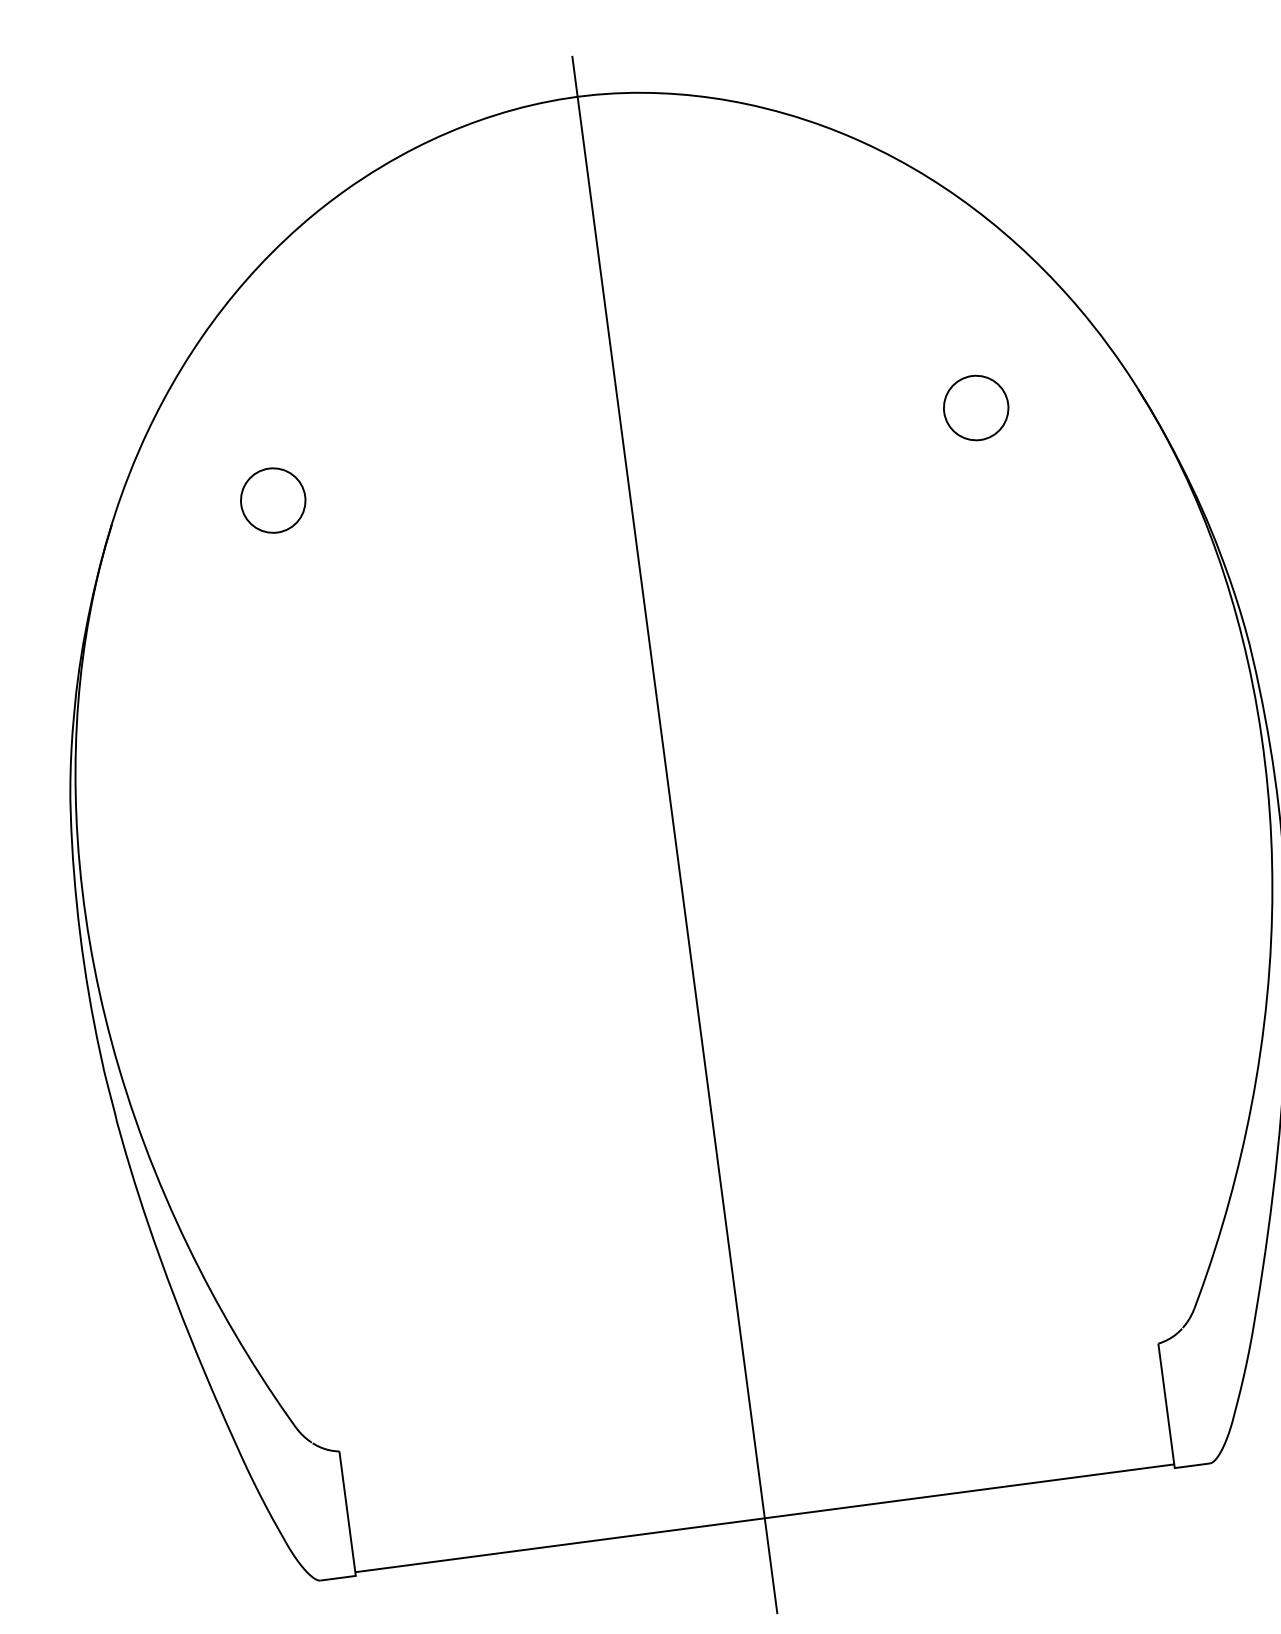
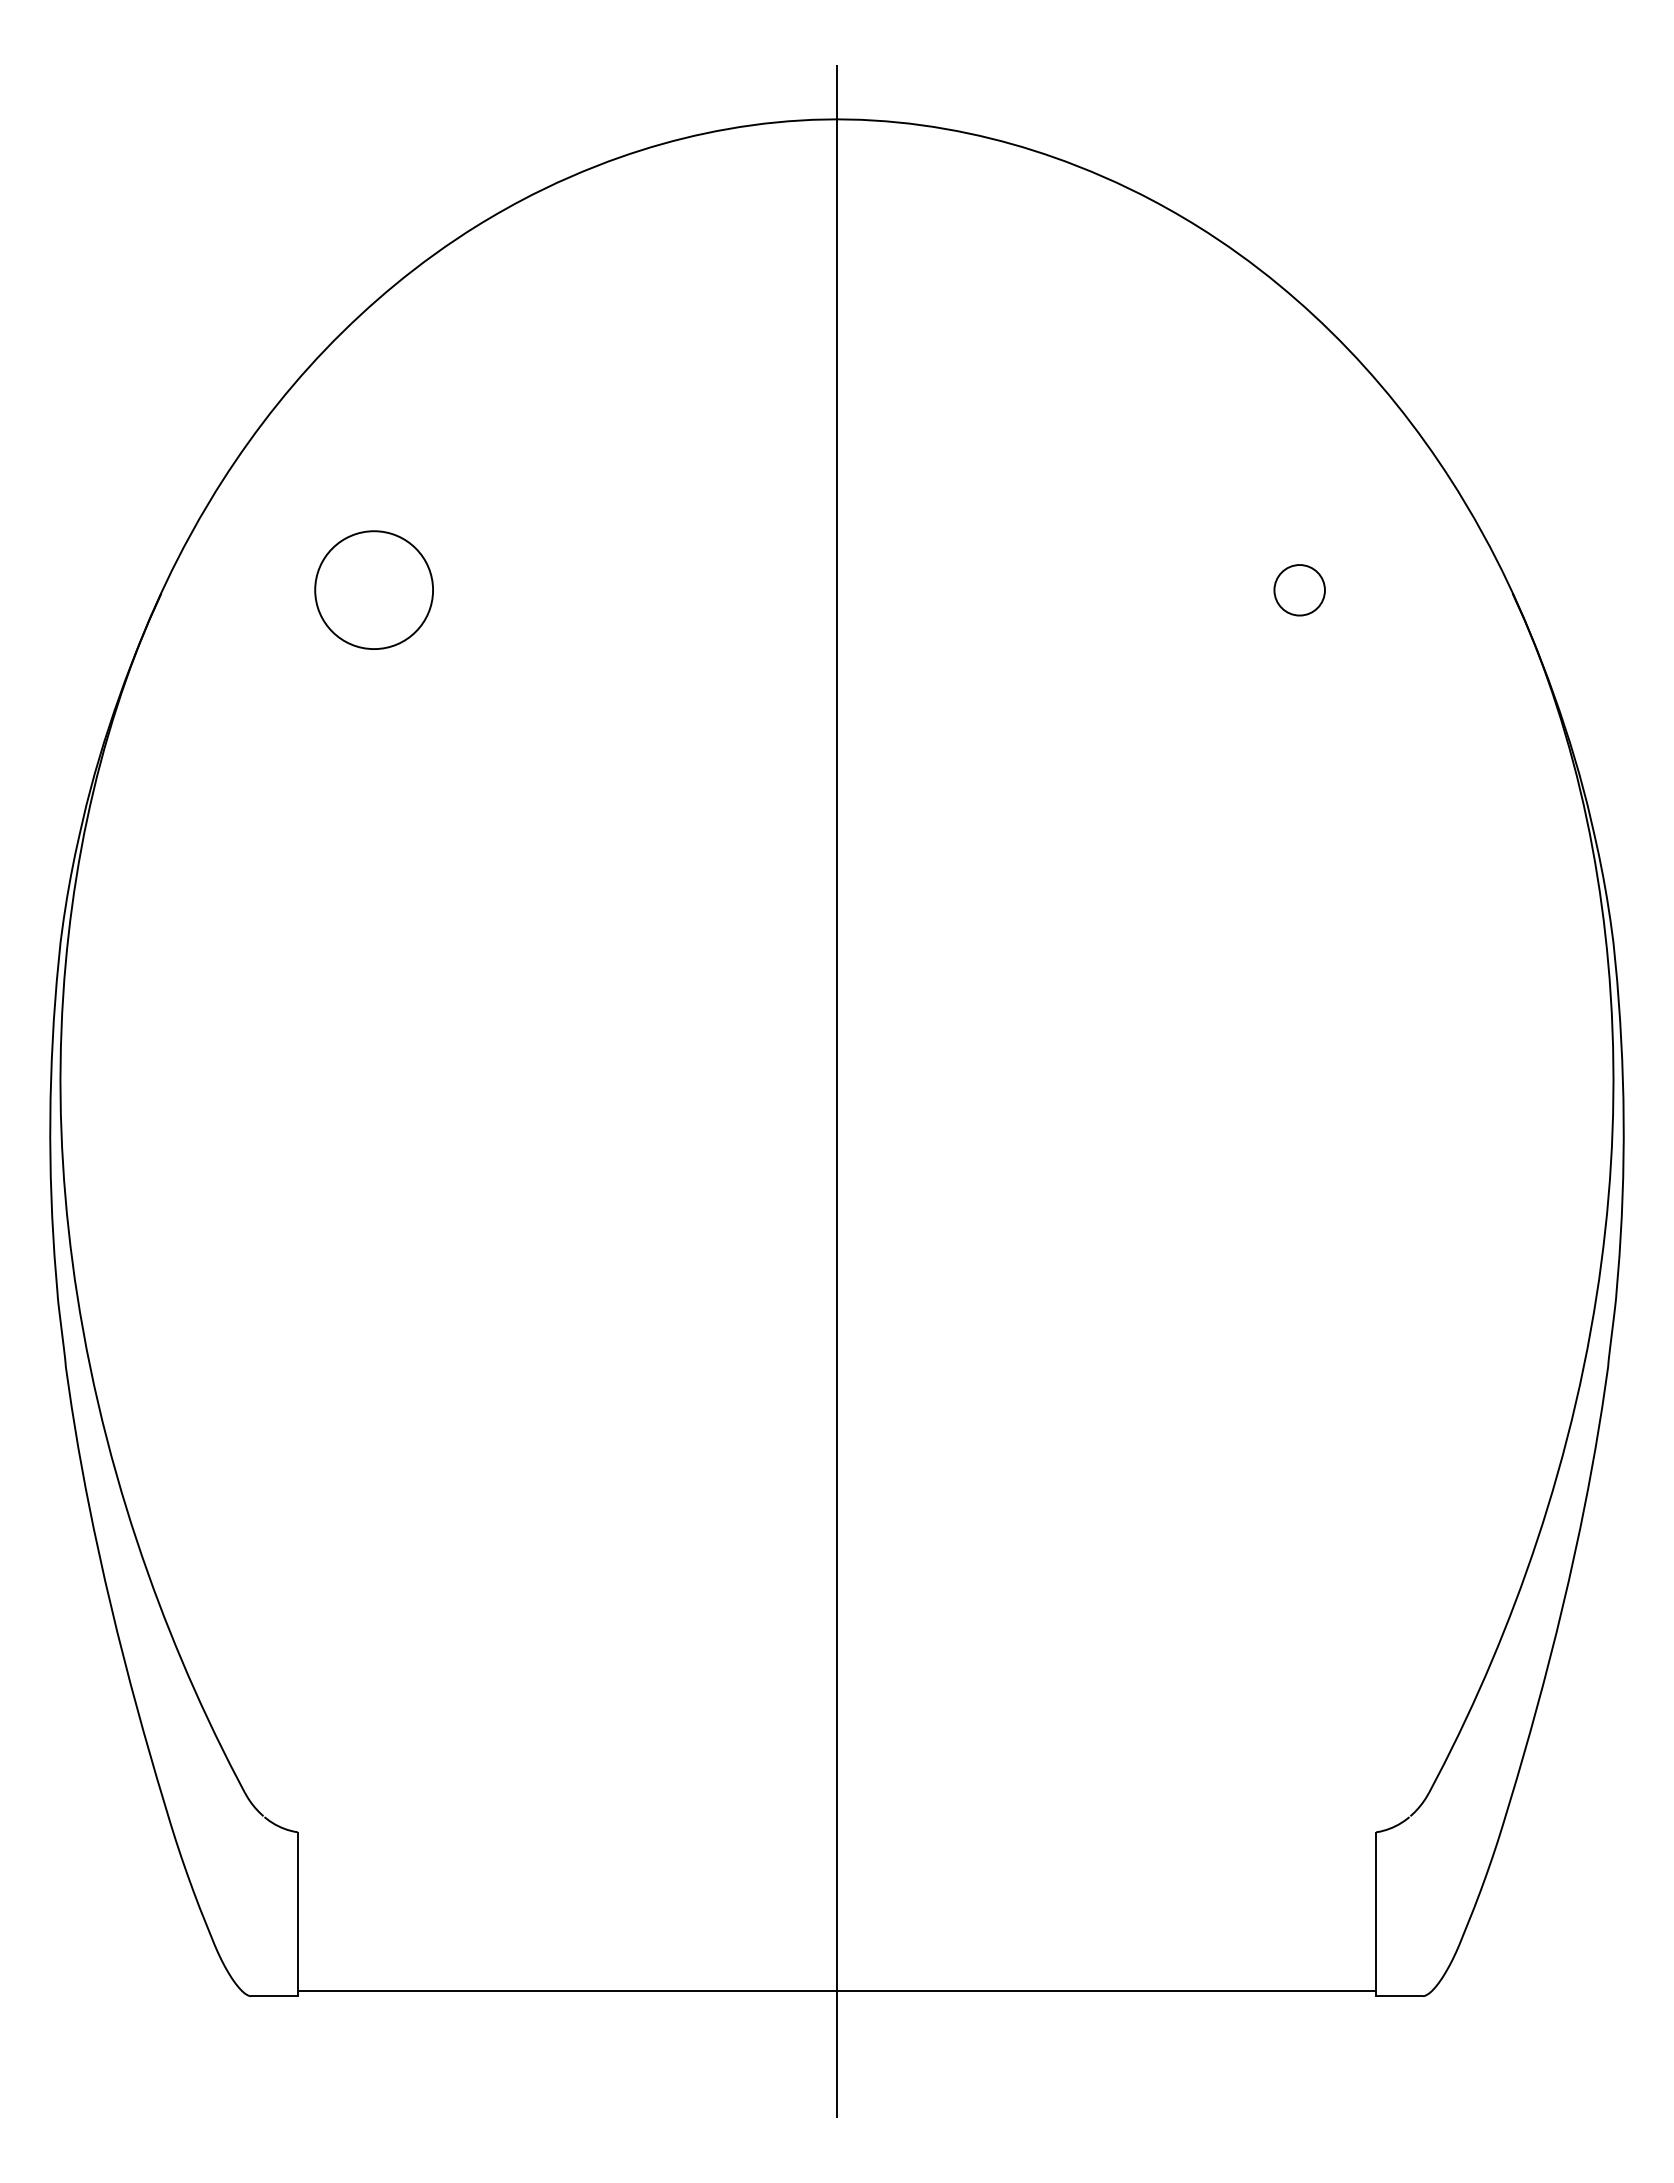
circle: (975, 408) -> (1299, 590), size x0.6
circle: (273, 500) -> (374, 590), size x1.4

